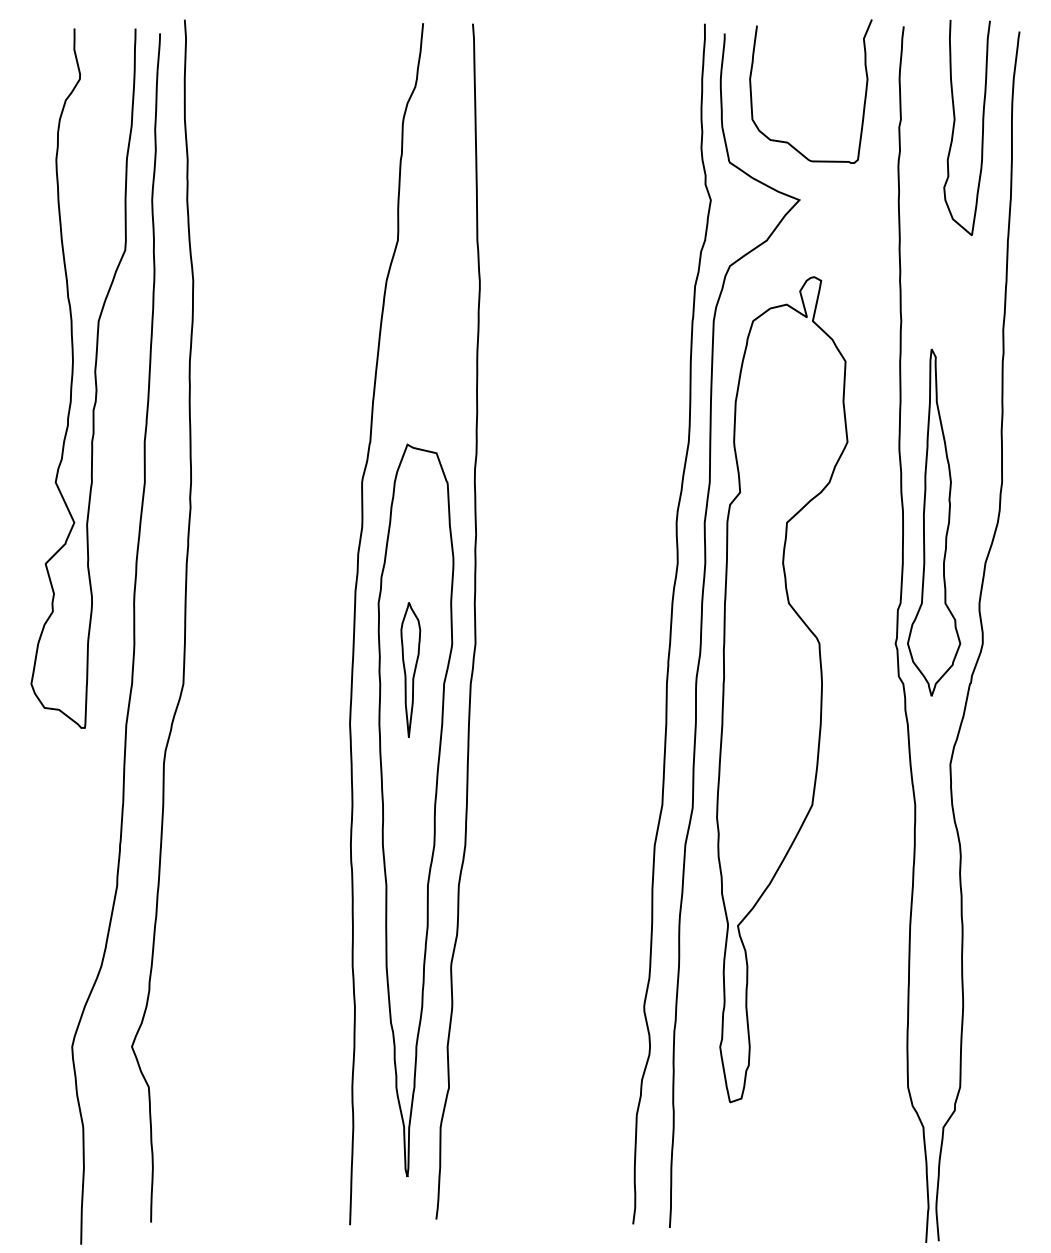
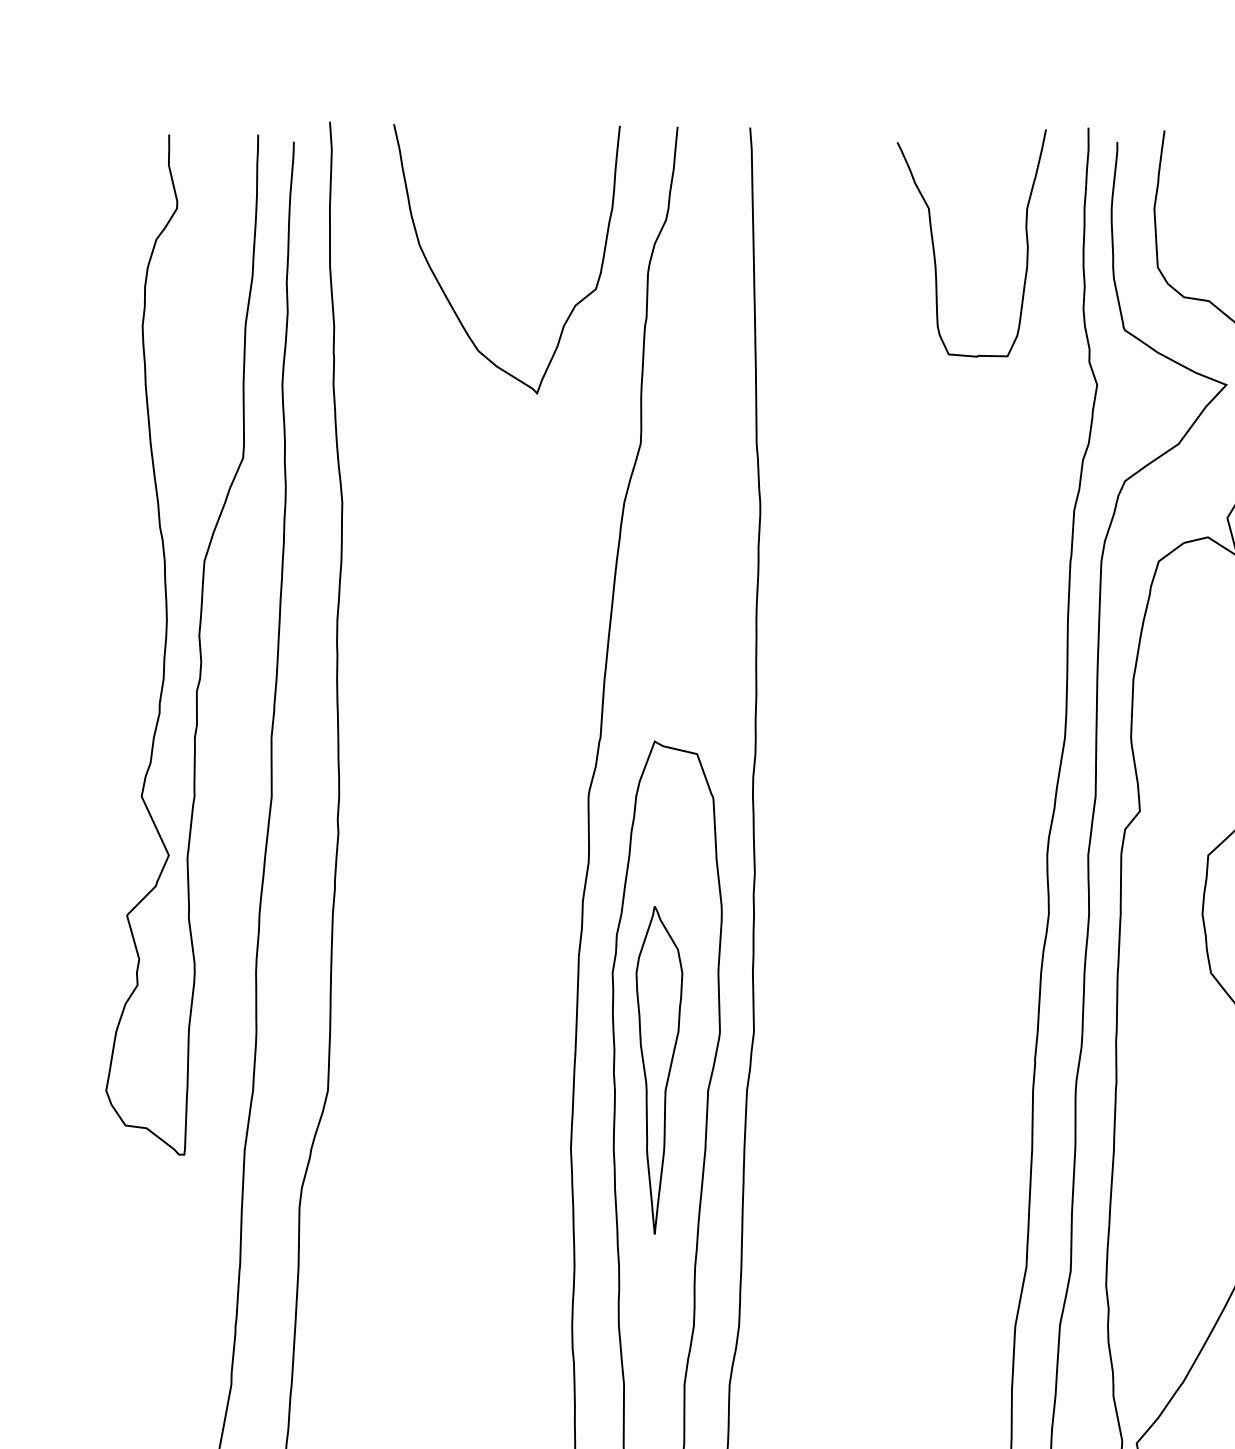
curve: (599, 103) -> (934, 244), added
curve: (263, 135) -> (444, 290), added
part: (410, 669) -> (659, 1069), size x1.67

